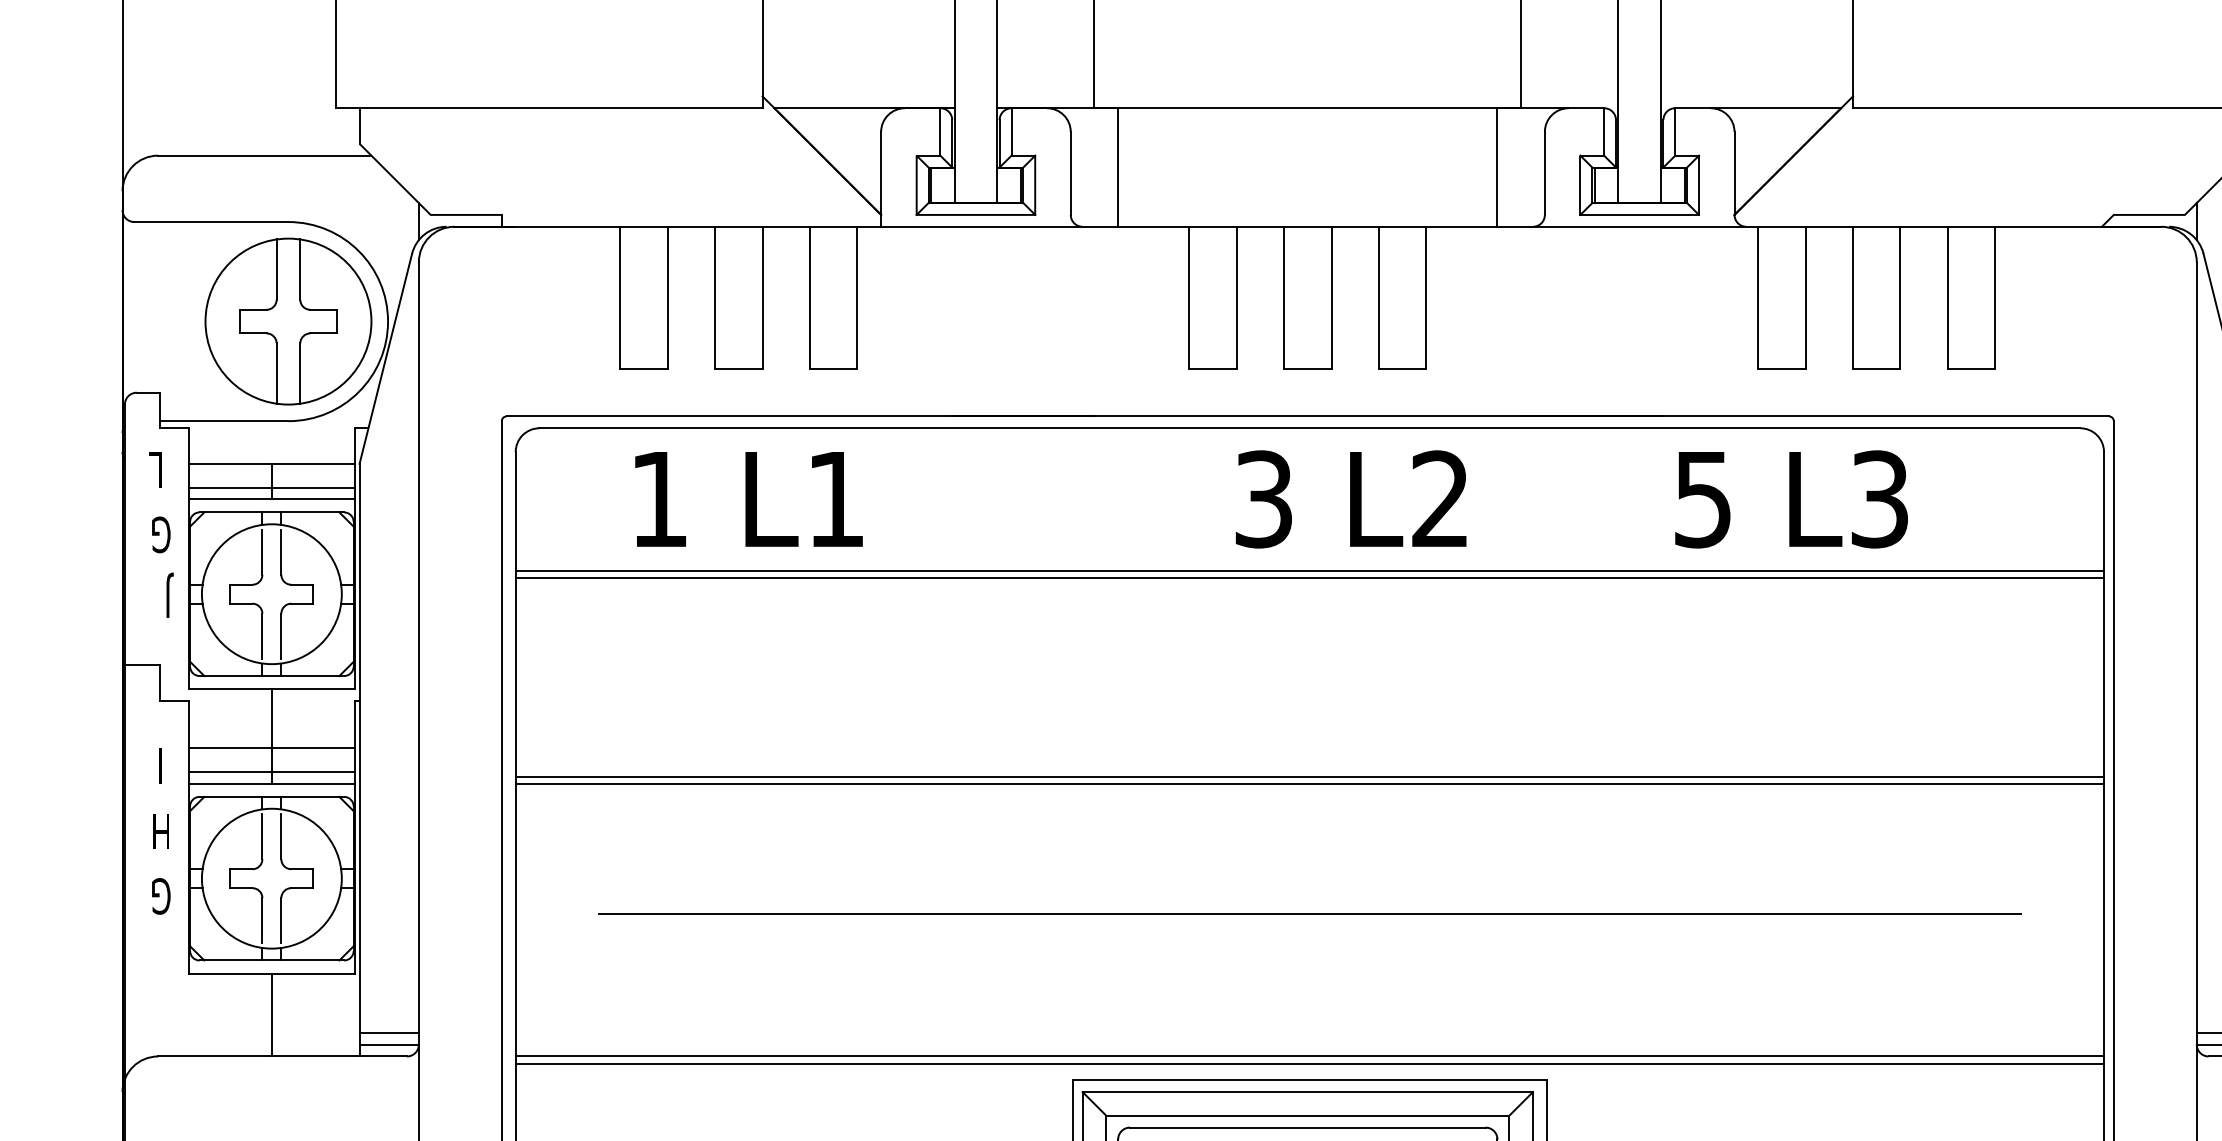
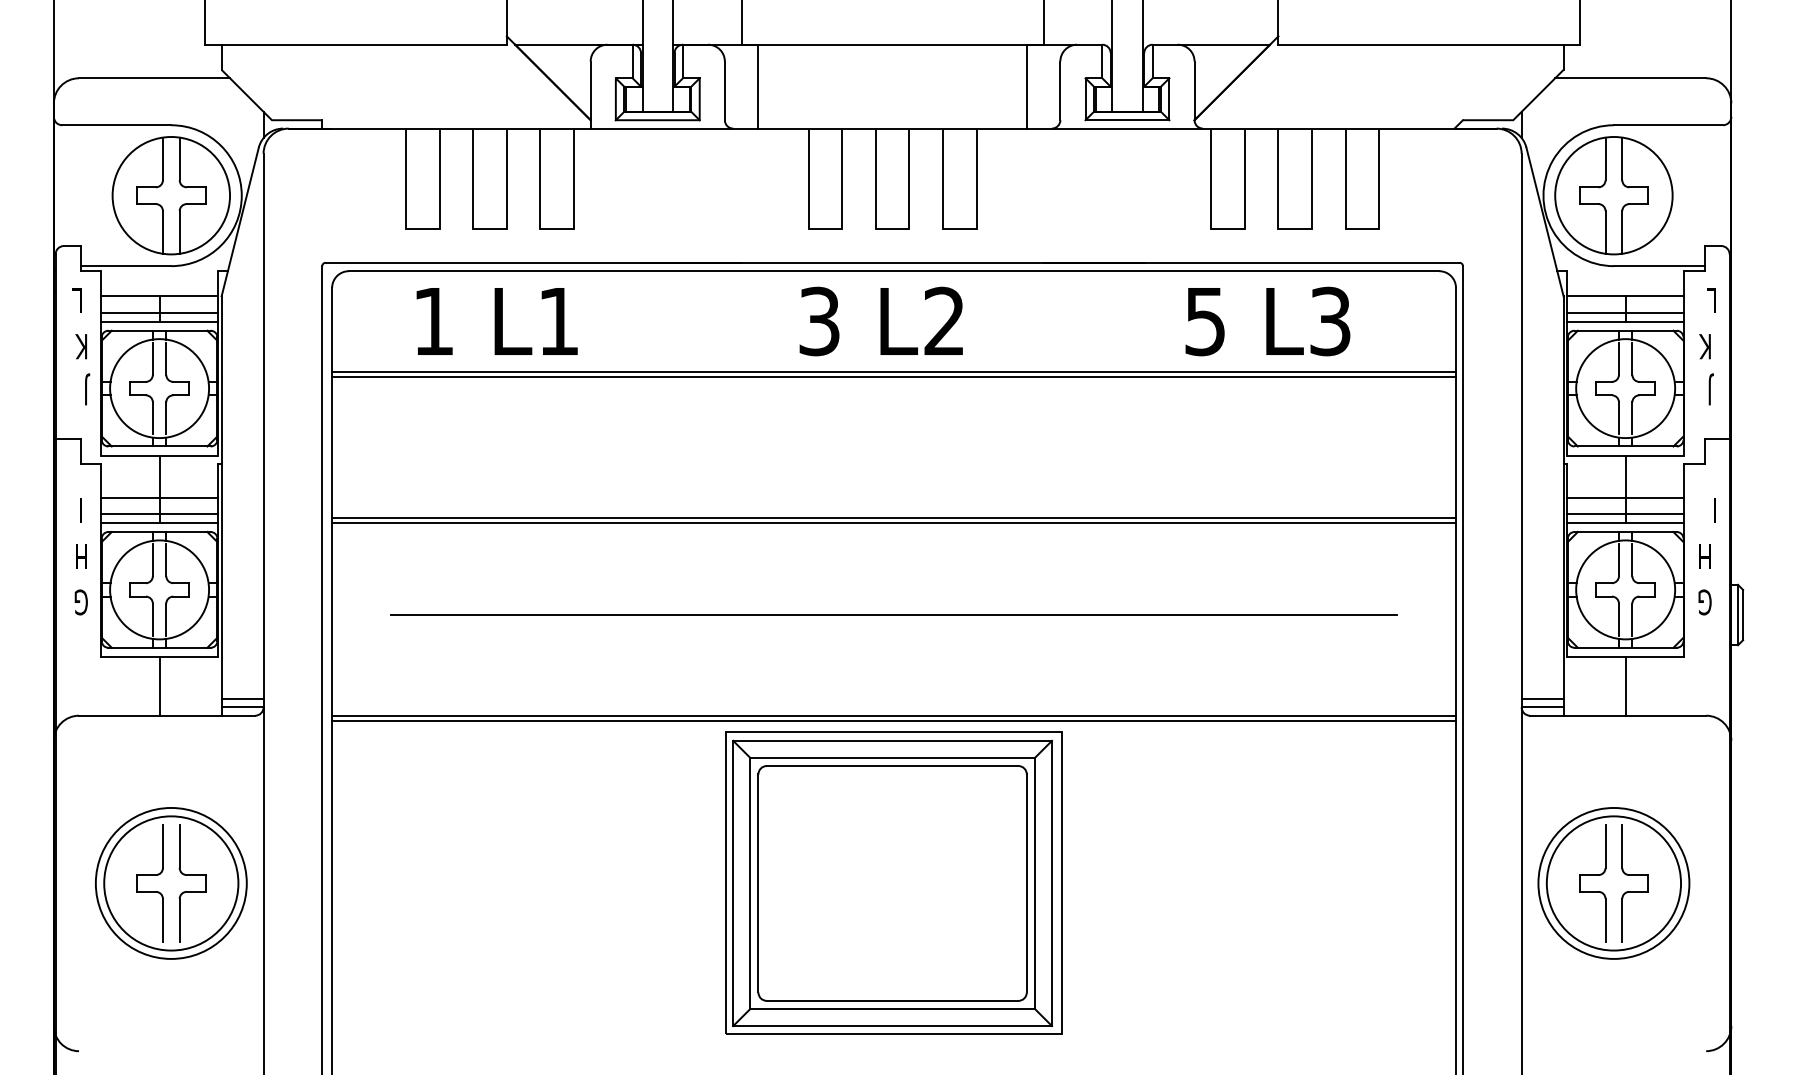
text: (1350, 499) -> (880, 321), moved
text: (1790, 499) -> (1267, 321), moved
text: (160, 534) -> (80, 346), G -> K

